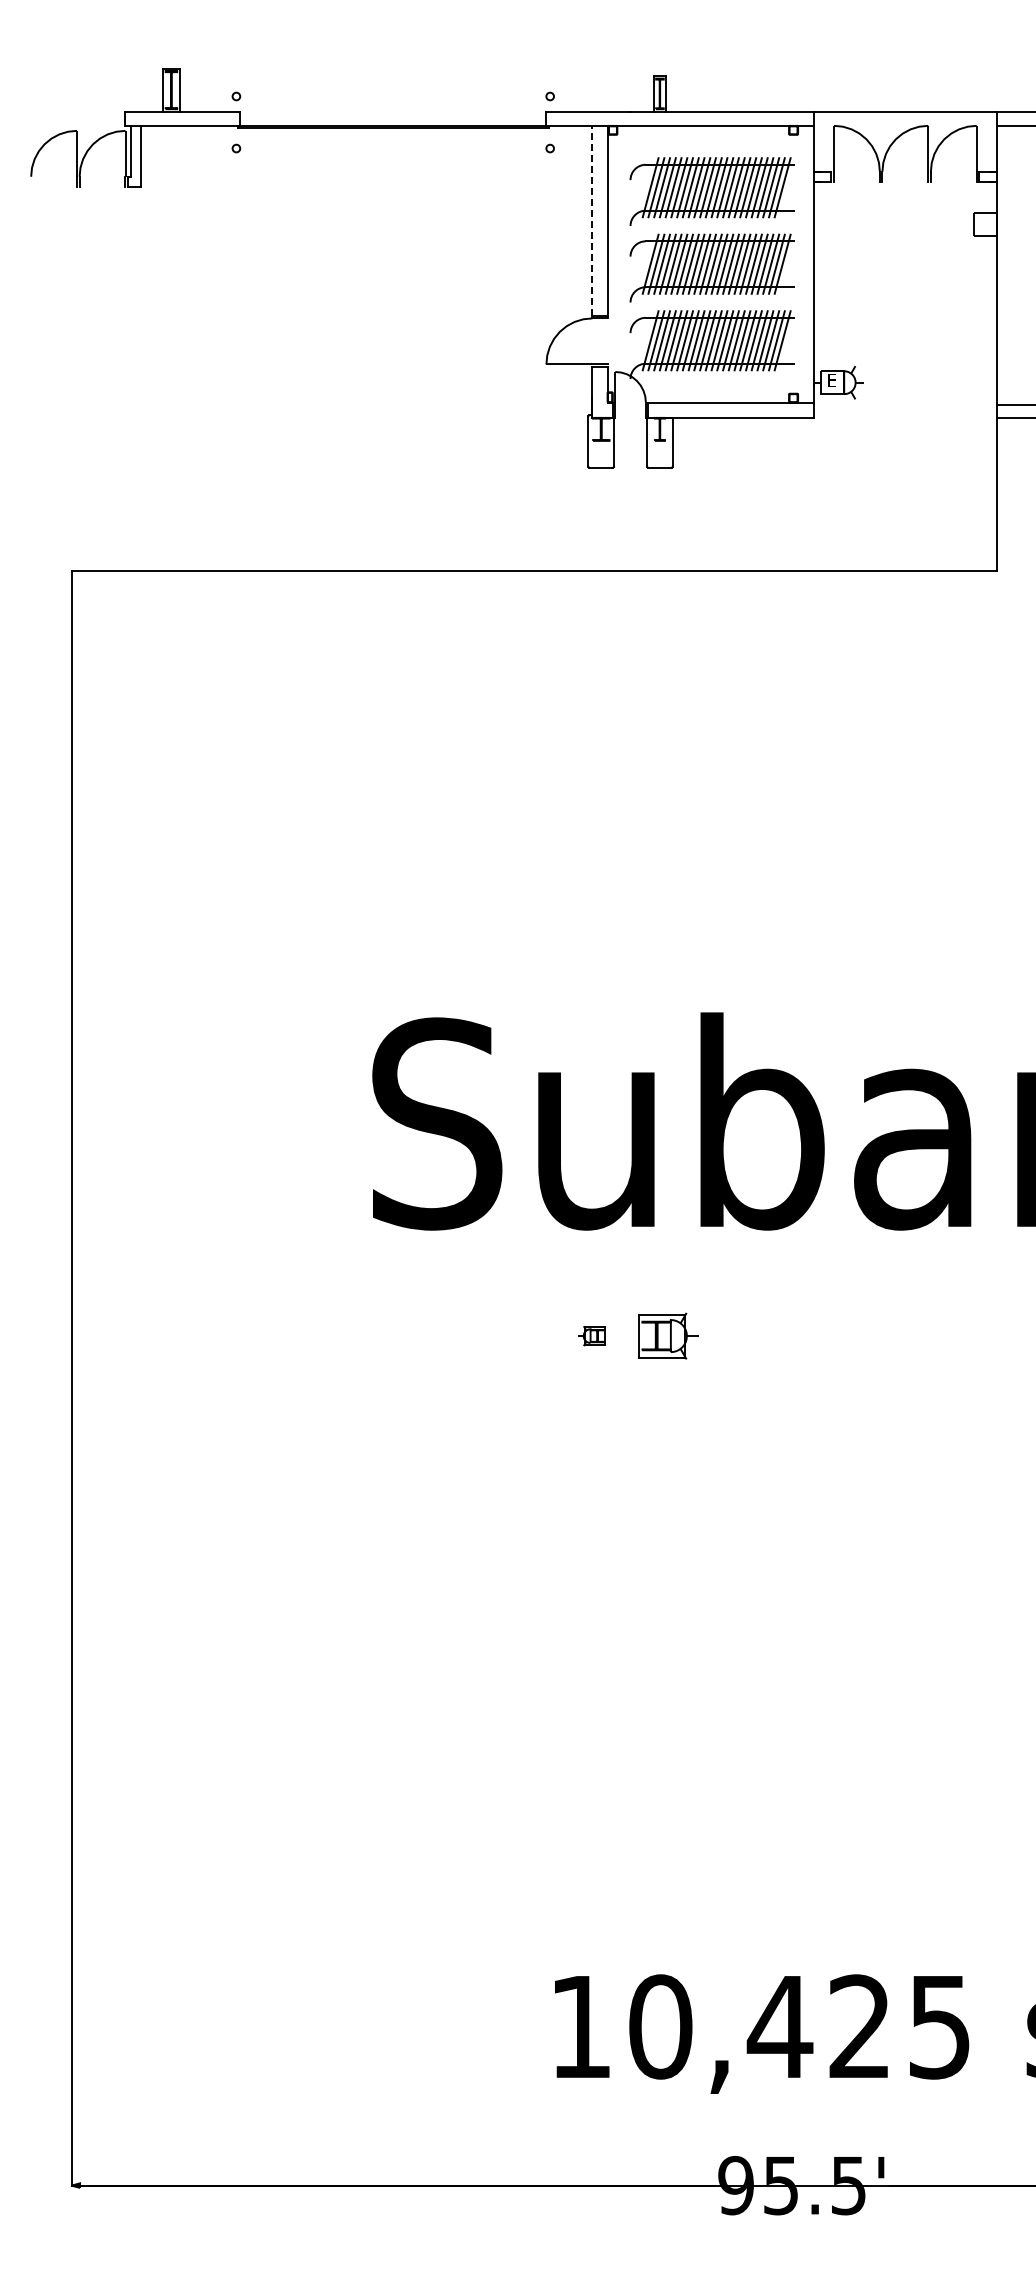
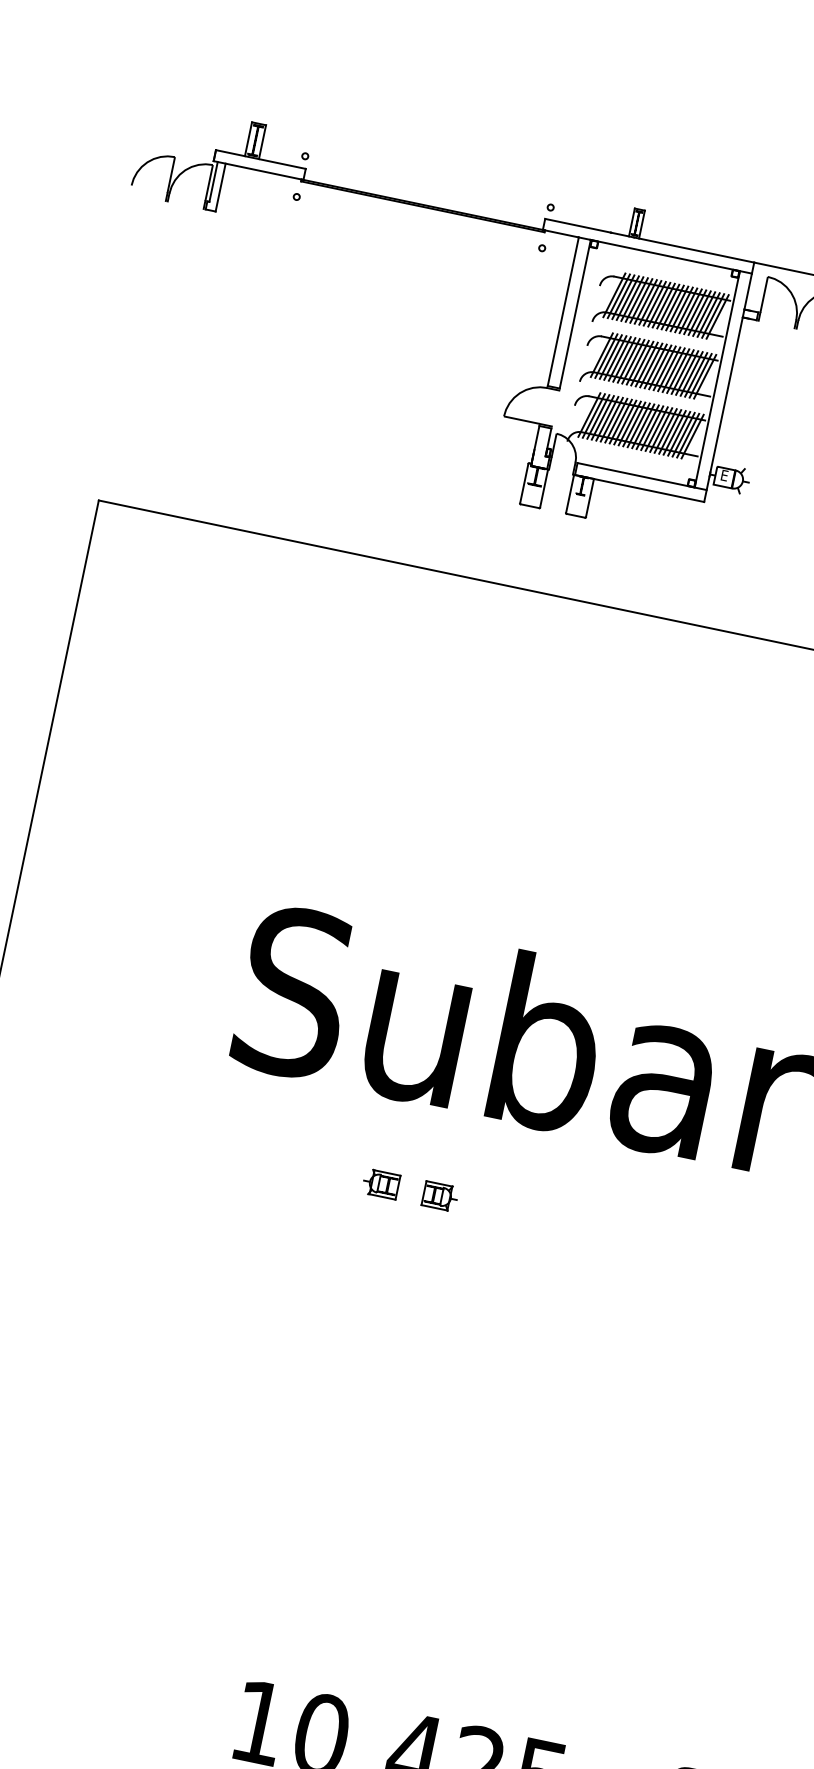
line: (592, 220) -> (563, 311), dashed -> solid
line: (798, 263) -> (717, 378), added
part: (591, 1335) -> (380, 1183), size x1.67
part: (667, 1336) -> (439, 1196), size x0.71

